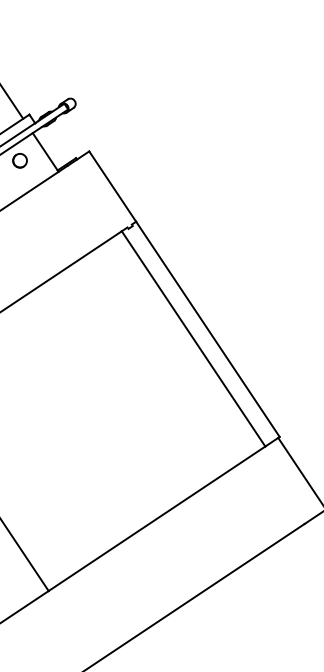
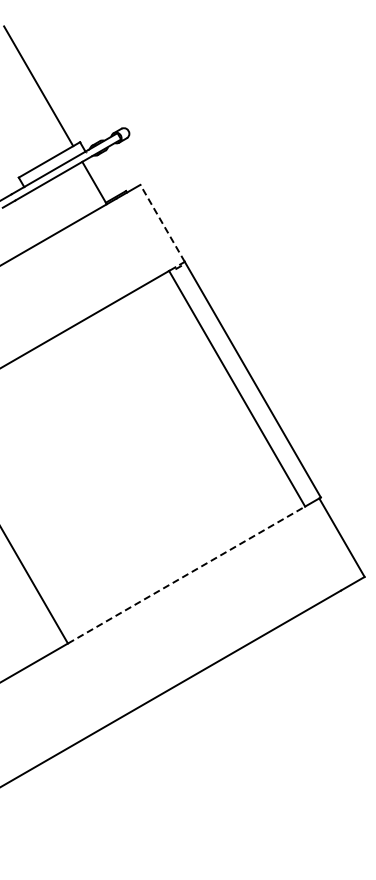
part: (20, 160) -> (67, 189), removed
line: (112, 185) -> (162, 222), solid -> dashed
line: (156, 519) -> (186, 575), solid -> dashed

